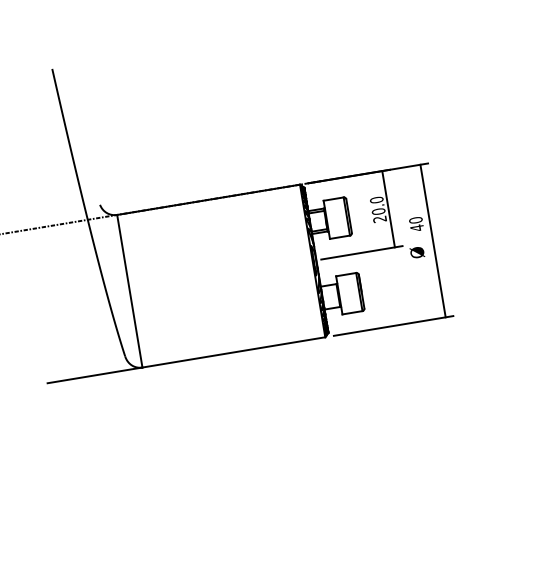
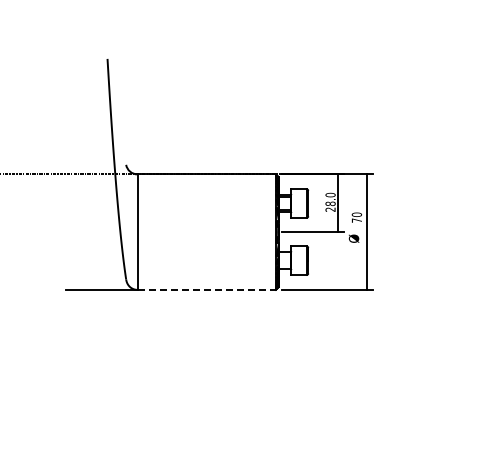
text: (378, 211) -> (330, 203), 20.0 -> 28.0
text: (416, 227) -> (356, 220), 40 -> 70
line: (234, 351) -> (207, 289), solid -> dashed

